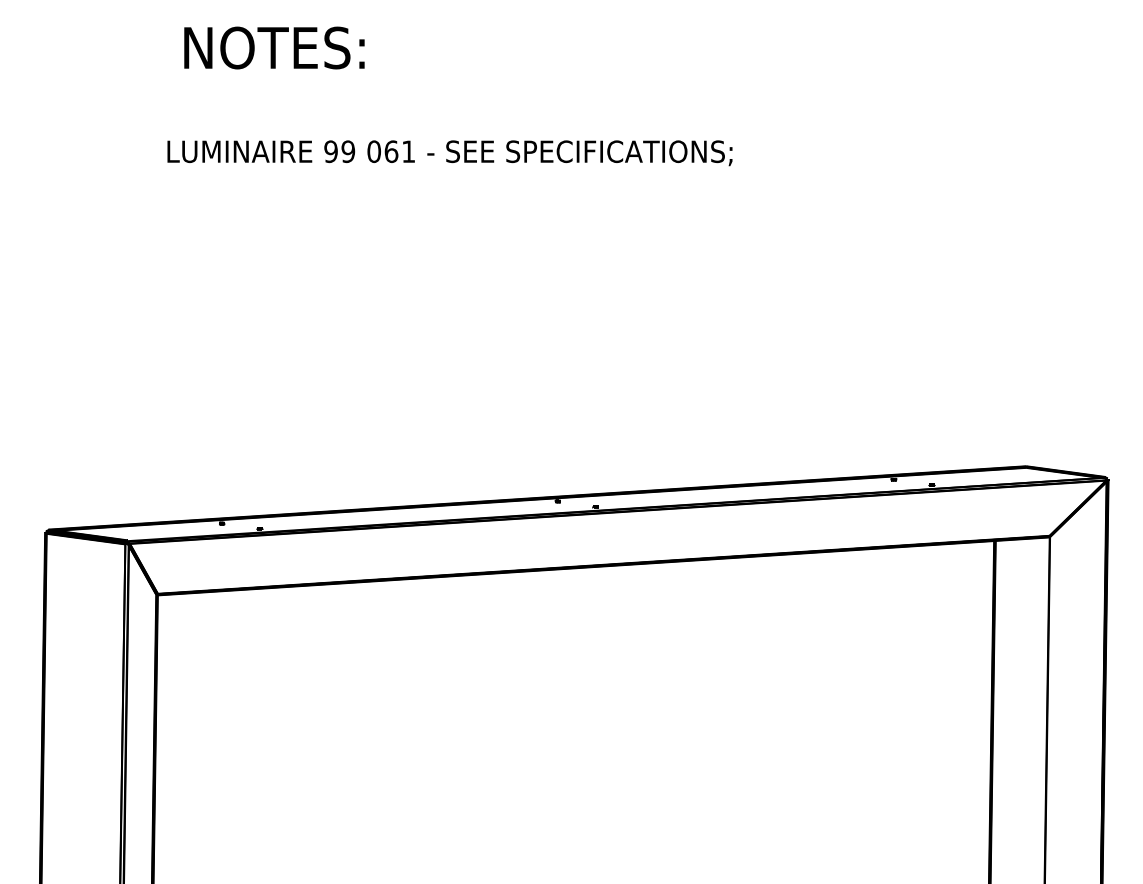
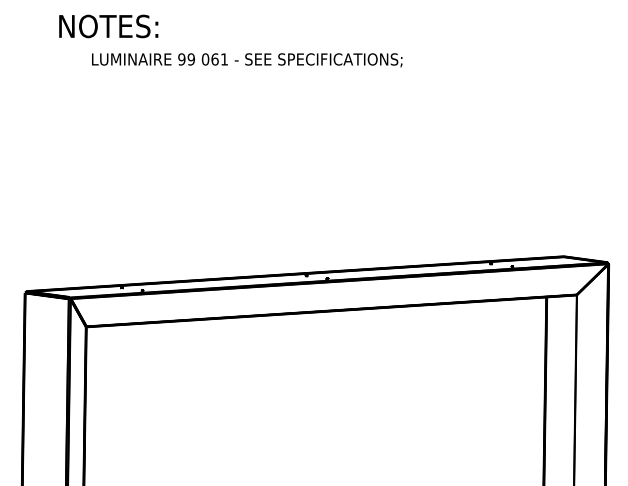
text: (273, 48) -> (108, 26), moved
text: (450, 153) -> (247, 60), moved

